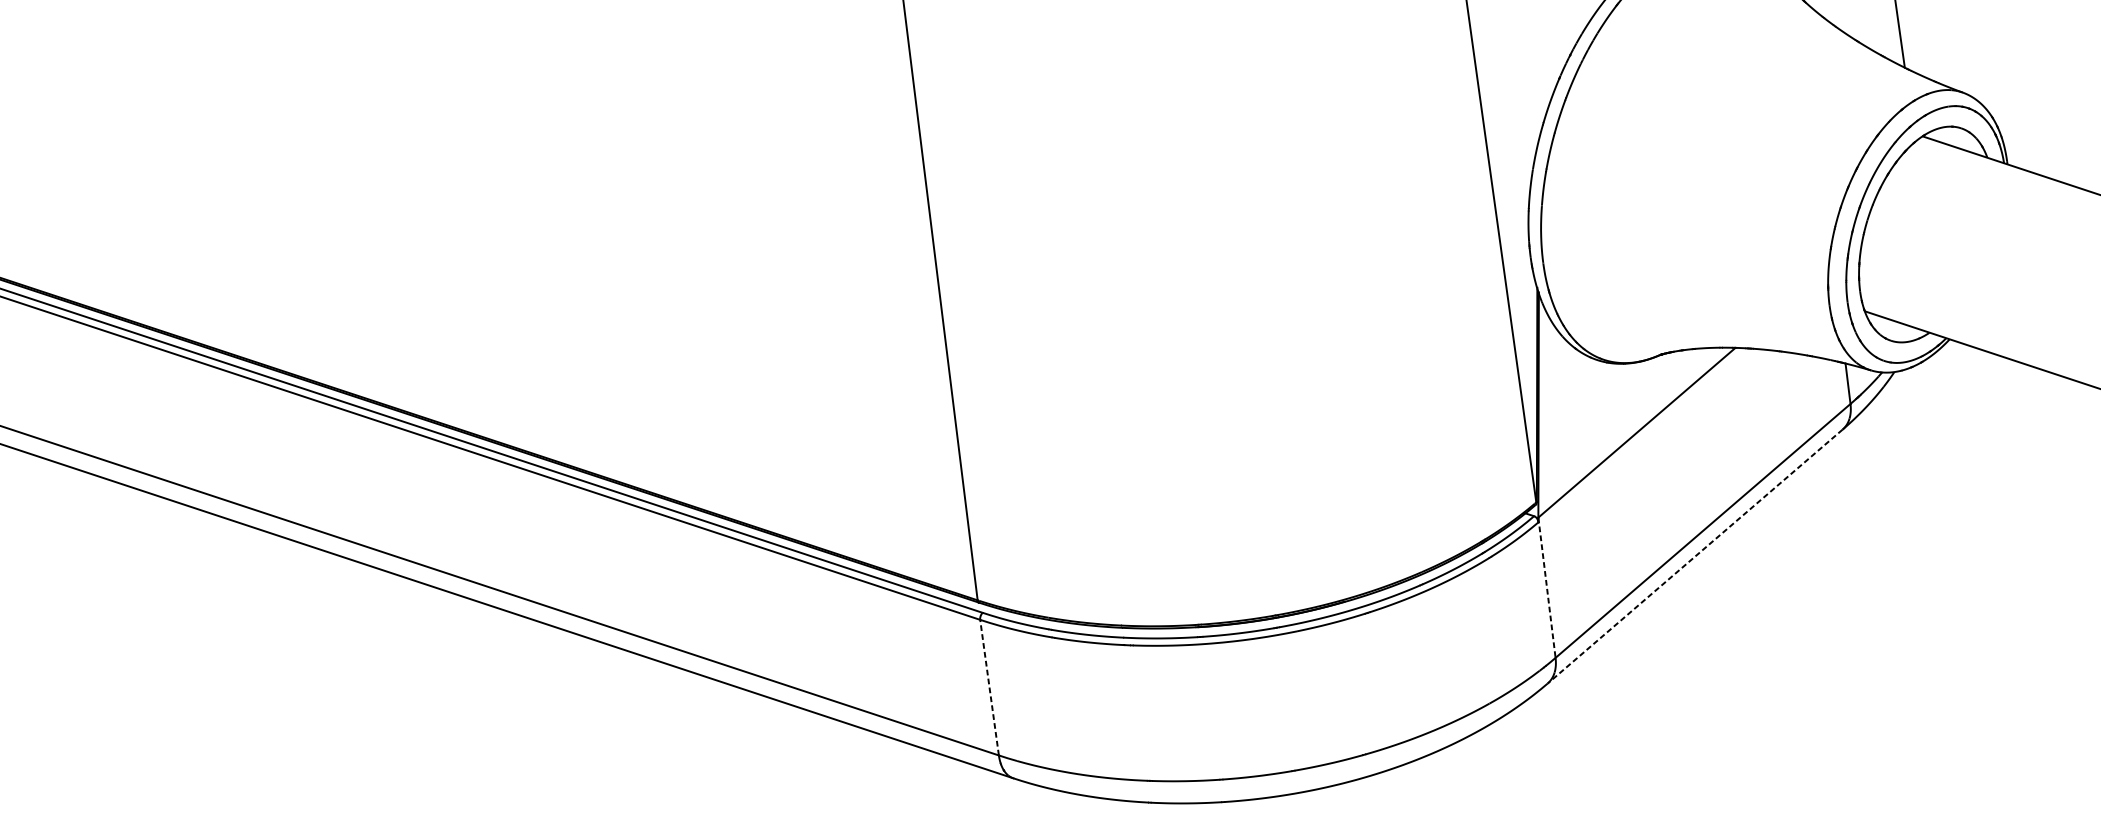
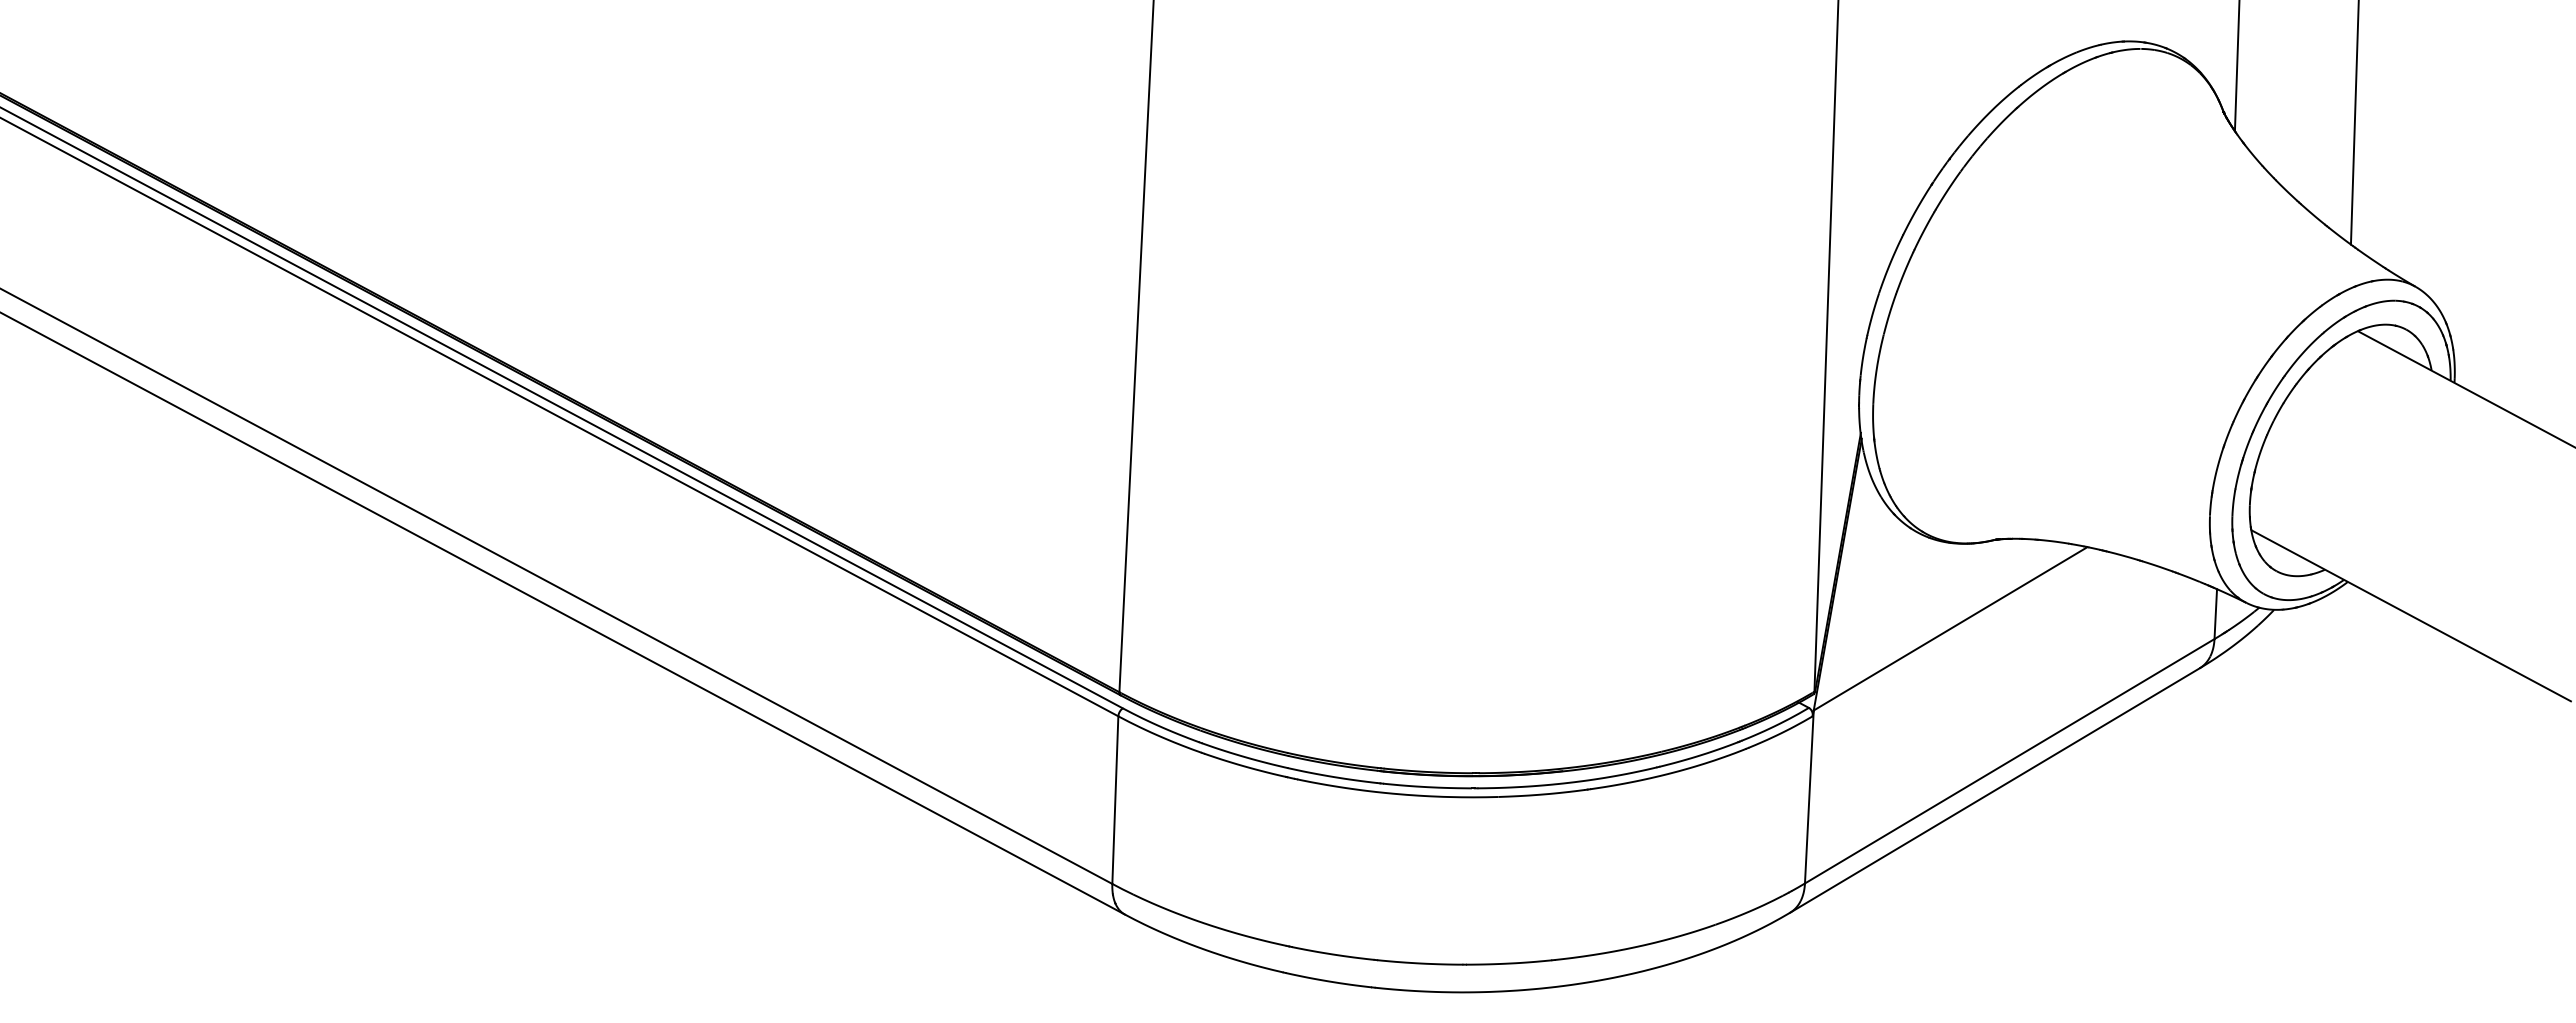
line: (1694, 556) -> (1994, 790), dashed -> solid
line: (1547, 587) -> (1809, 796), dashed -> solid
line: (989, 687) -> (1115, 800), dashed -> solid

